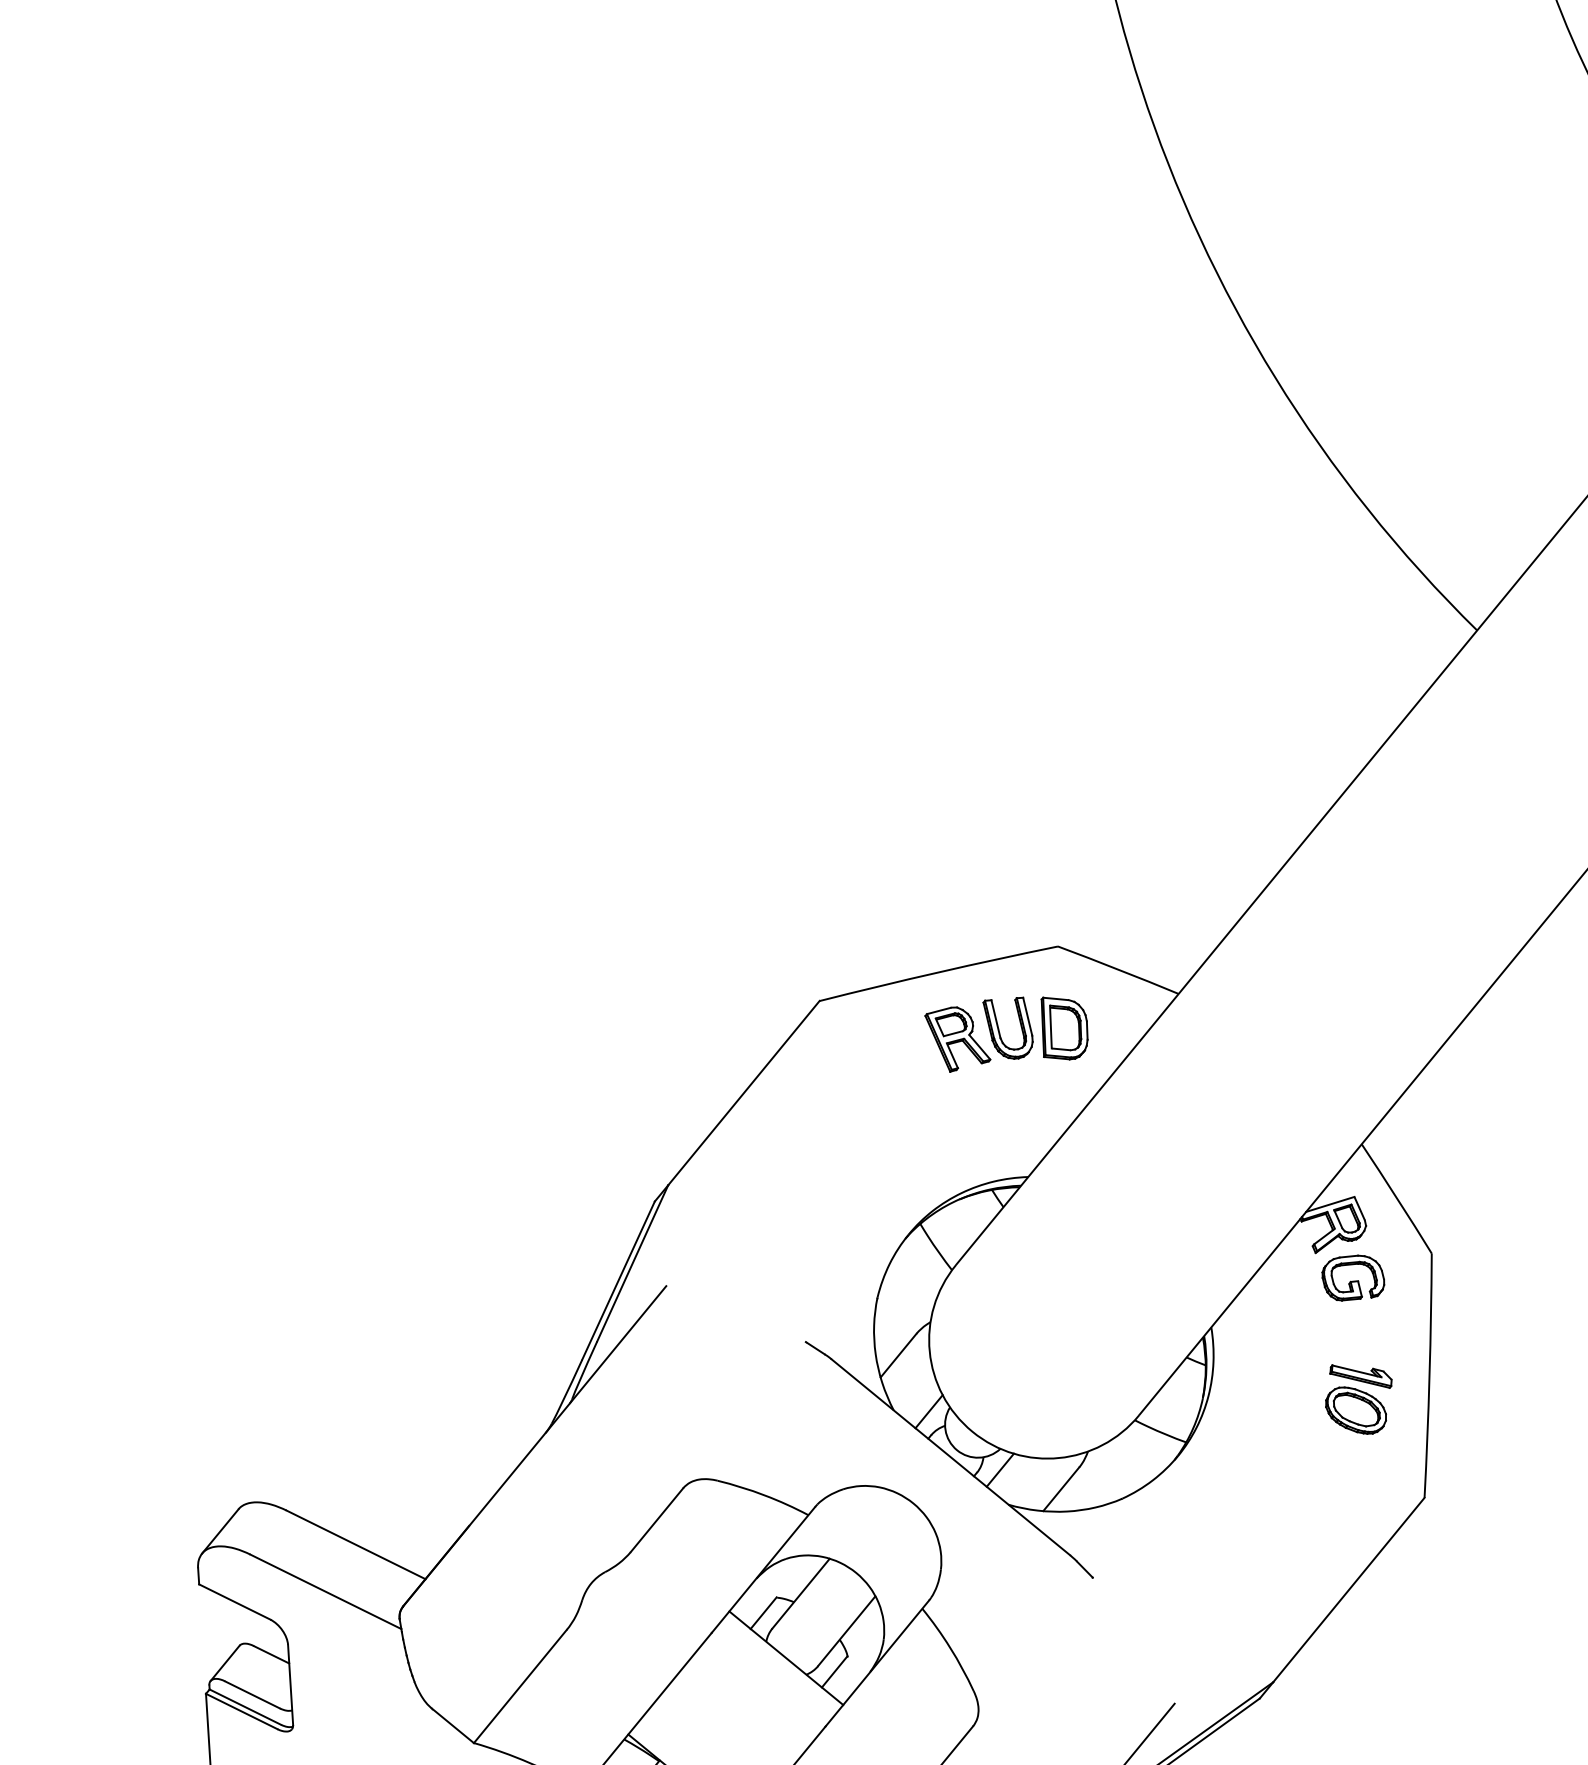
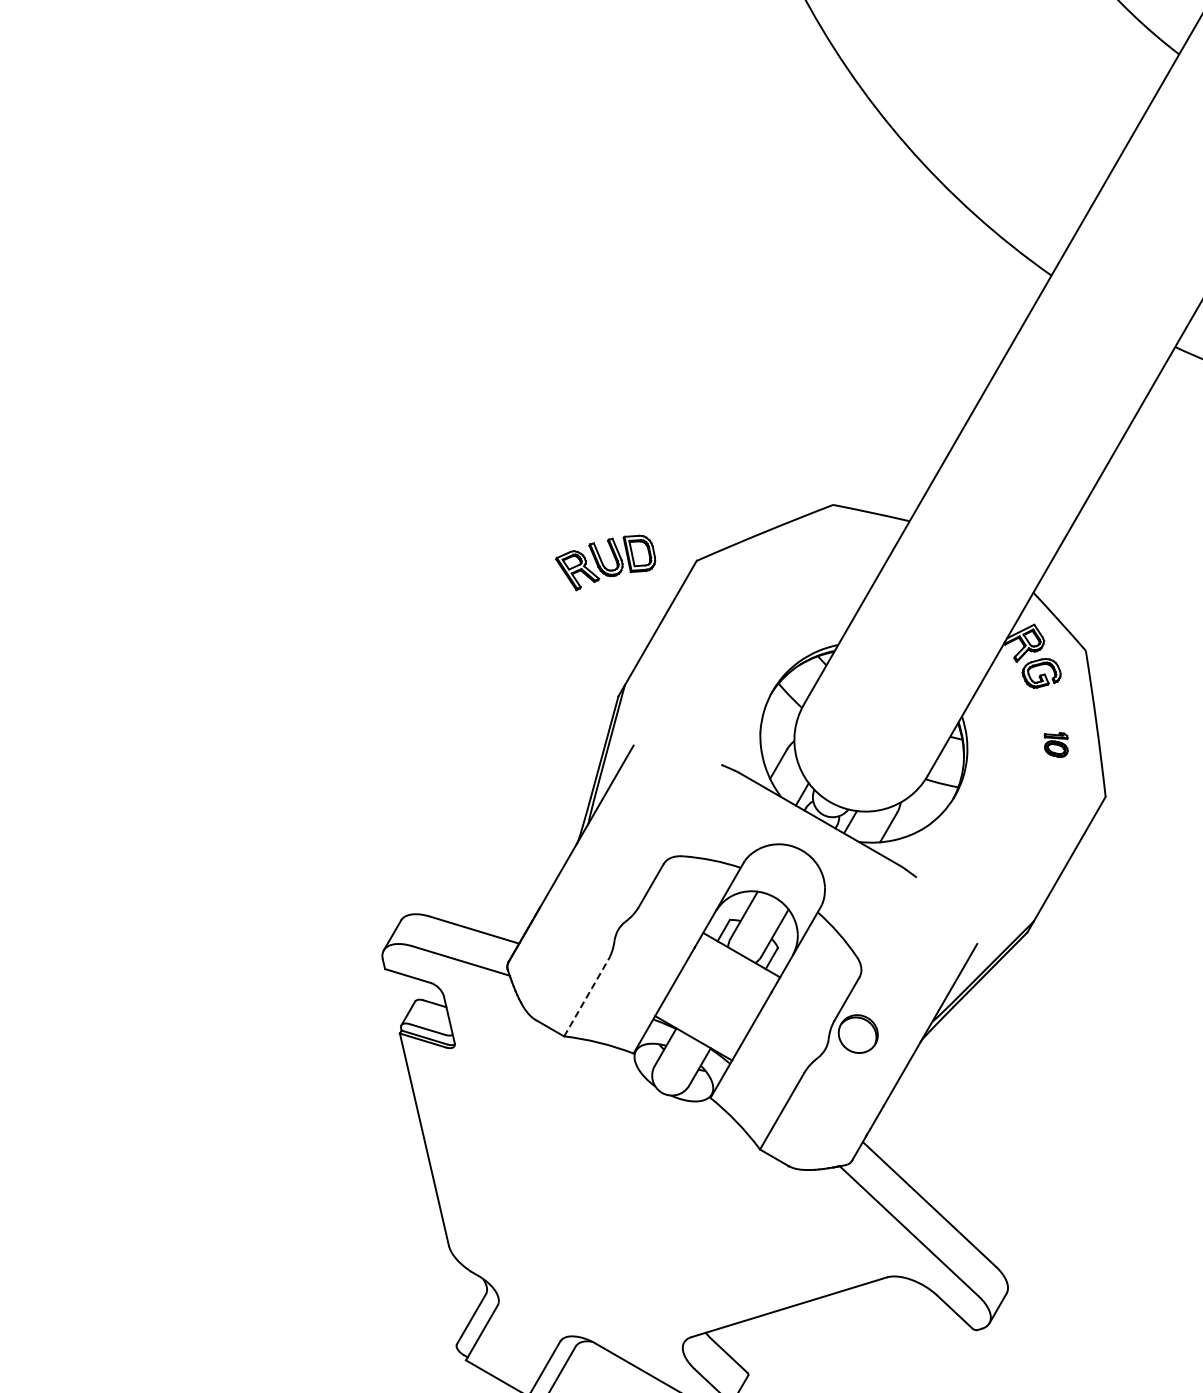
part: (1005, 1034) -> (605, 562), moved
part: (1358, 1398) -> (1056, 744), size x0.6
line: (520, 1685) -> (586, 997), solid -> dashed

